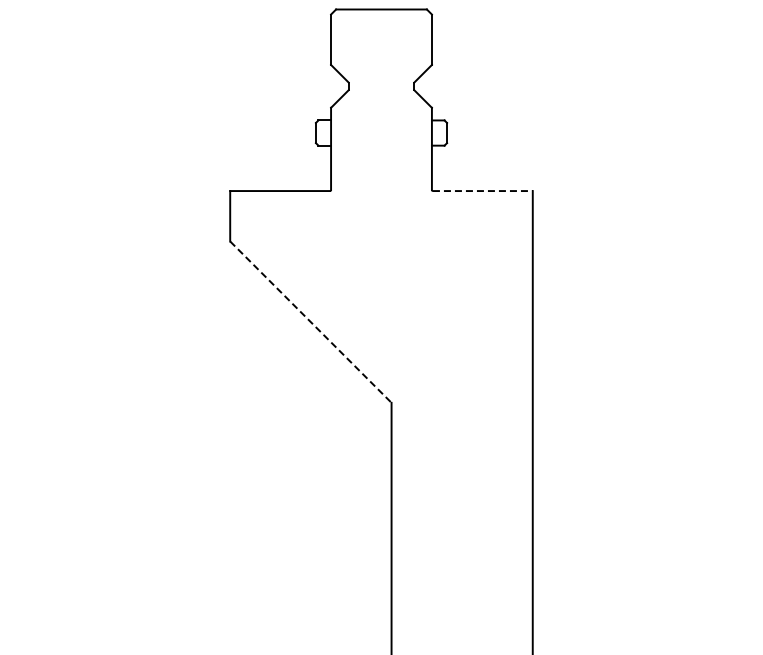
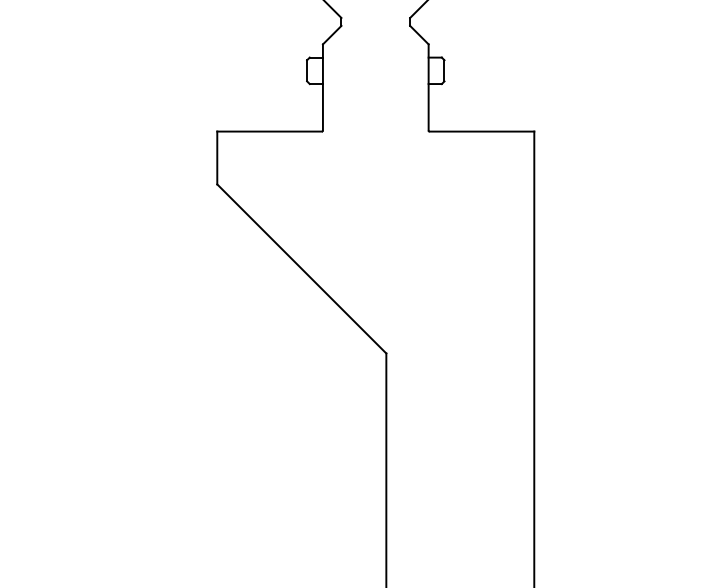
line: (482, 191) -> (481, 132), dashed -> solid
line: (311, 322) -> (302, 269), dashed -> solid

